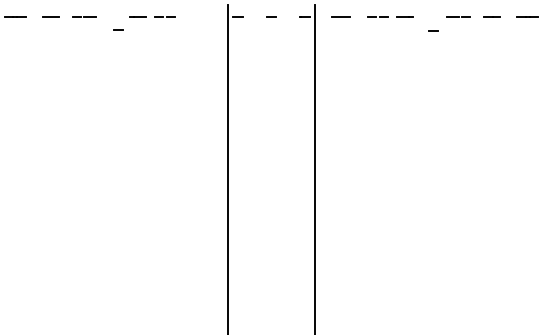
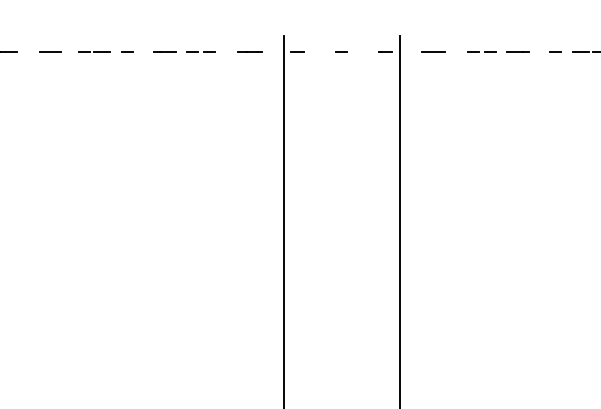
line: (201, 16) -> (249, 51), added
line: (118, 29) -> (127, 51), moved
line: (433, 30) -> (555, 51), moved

